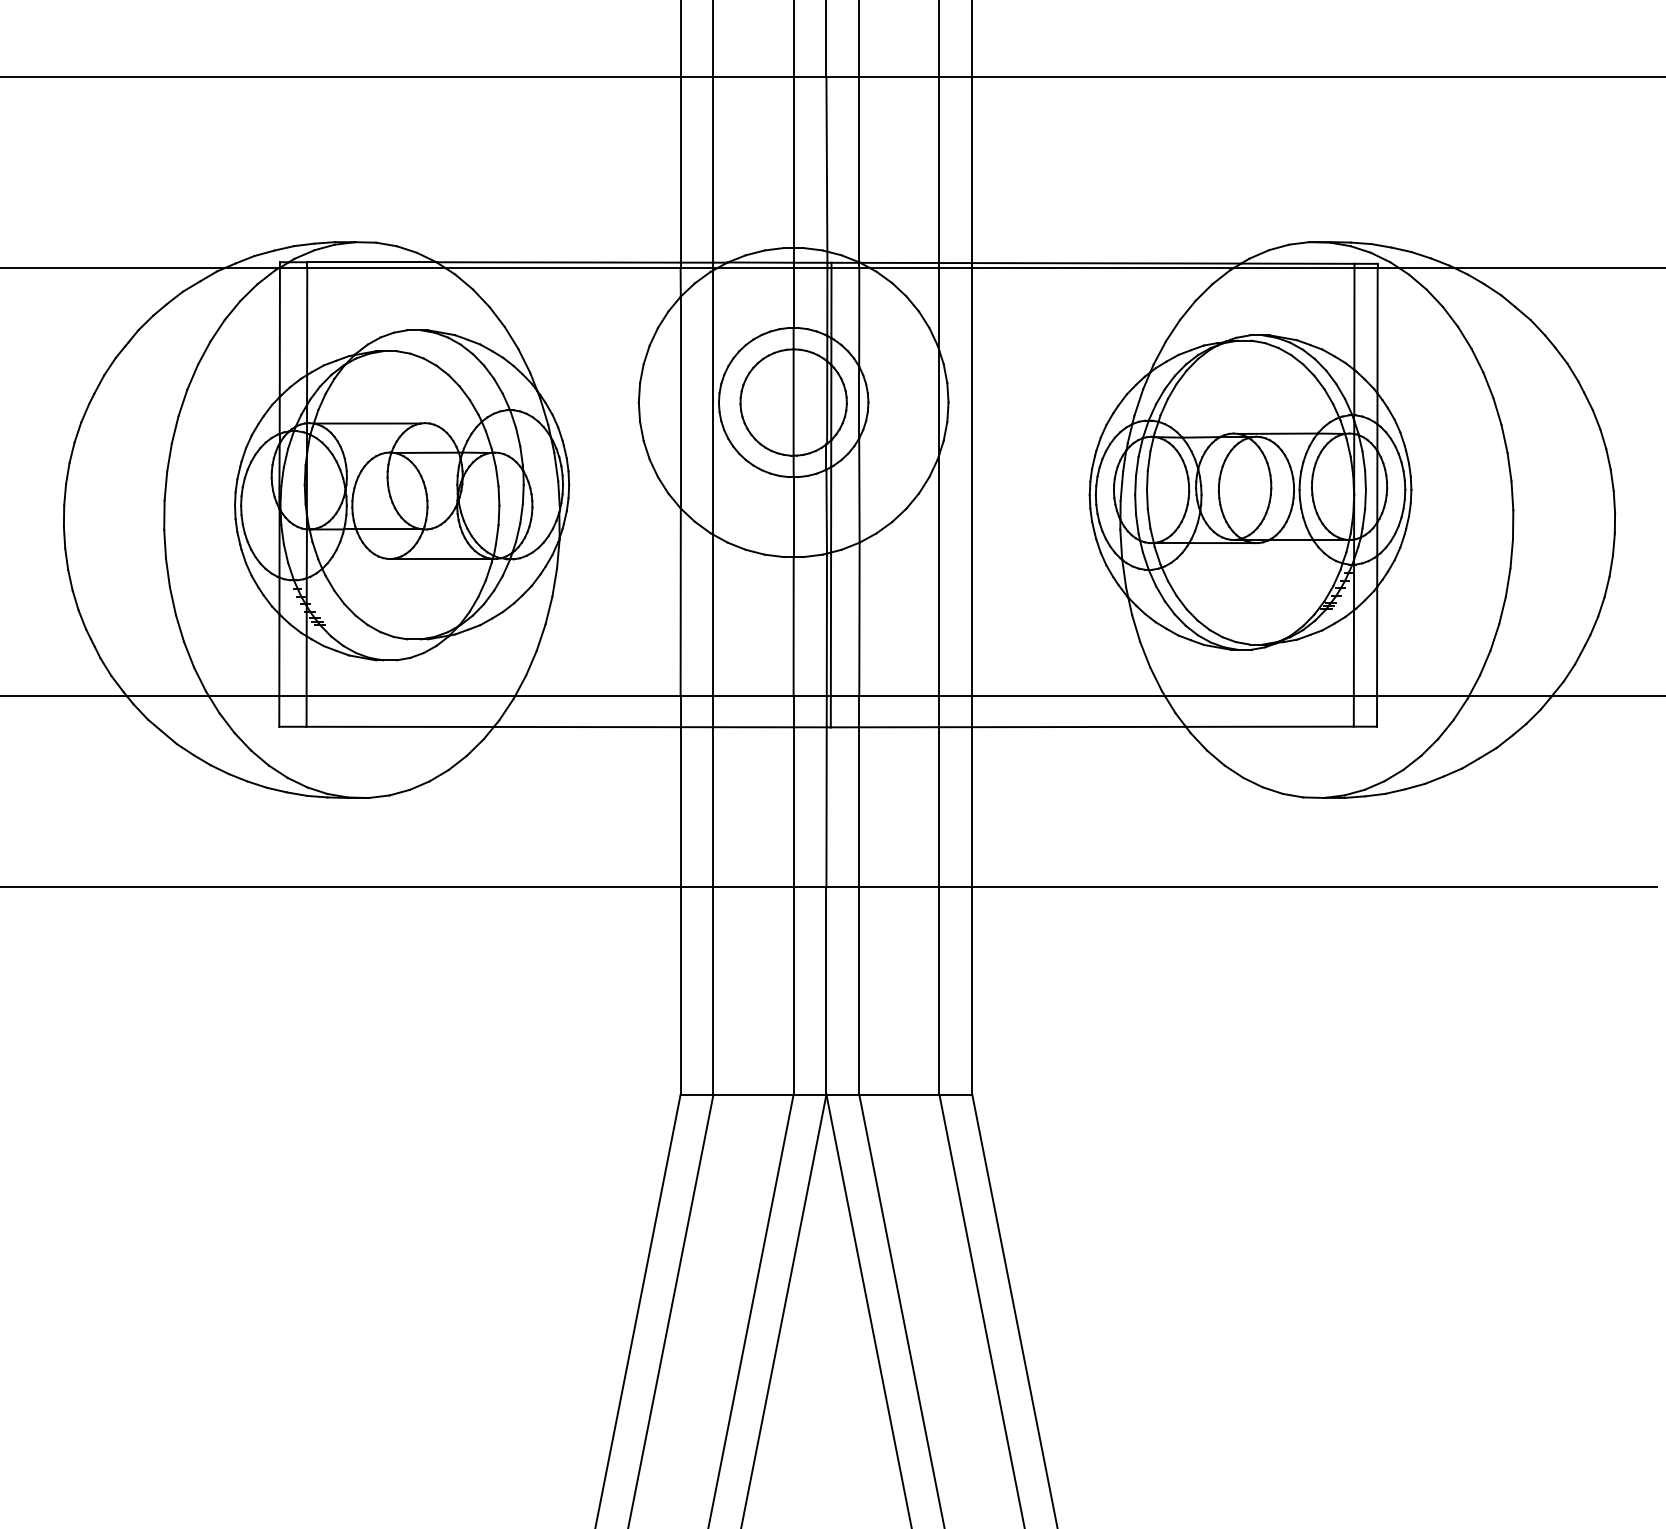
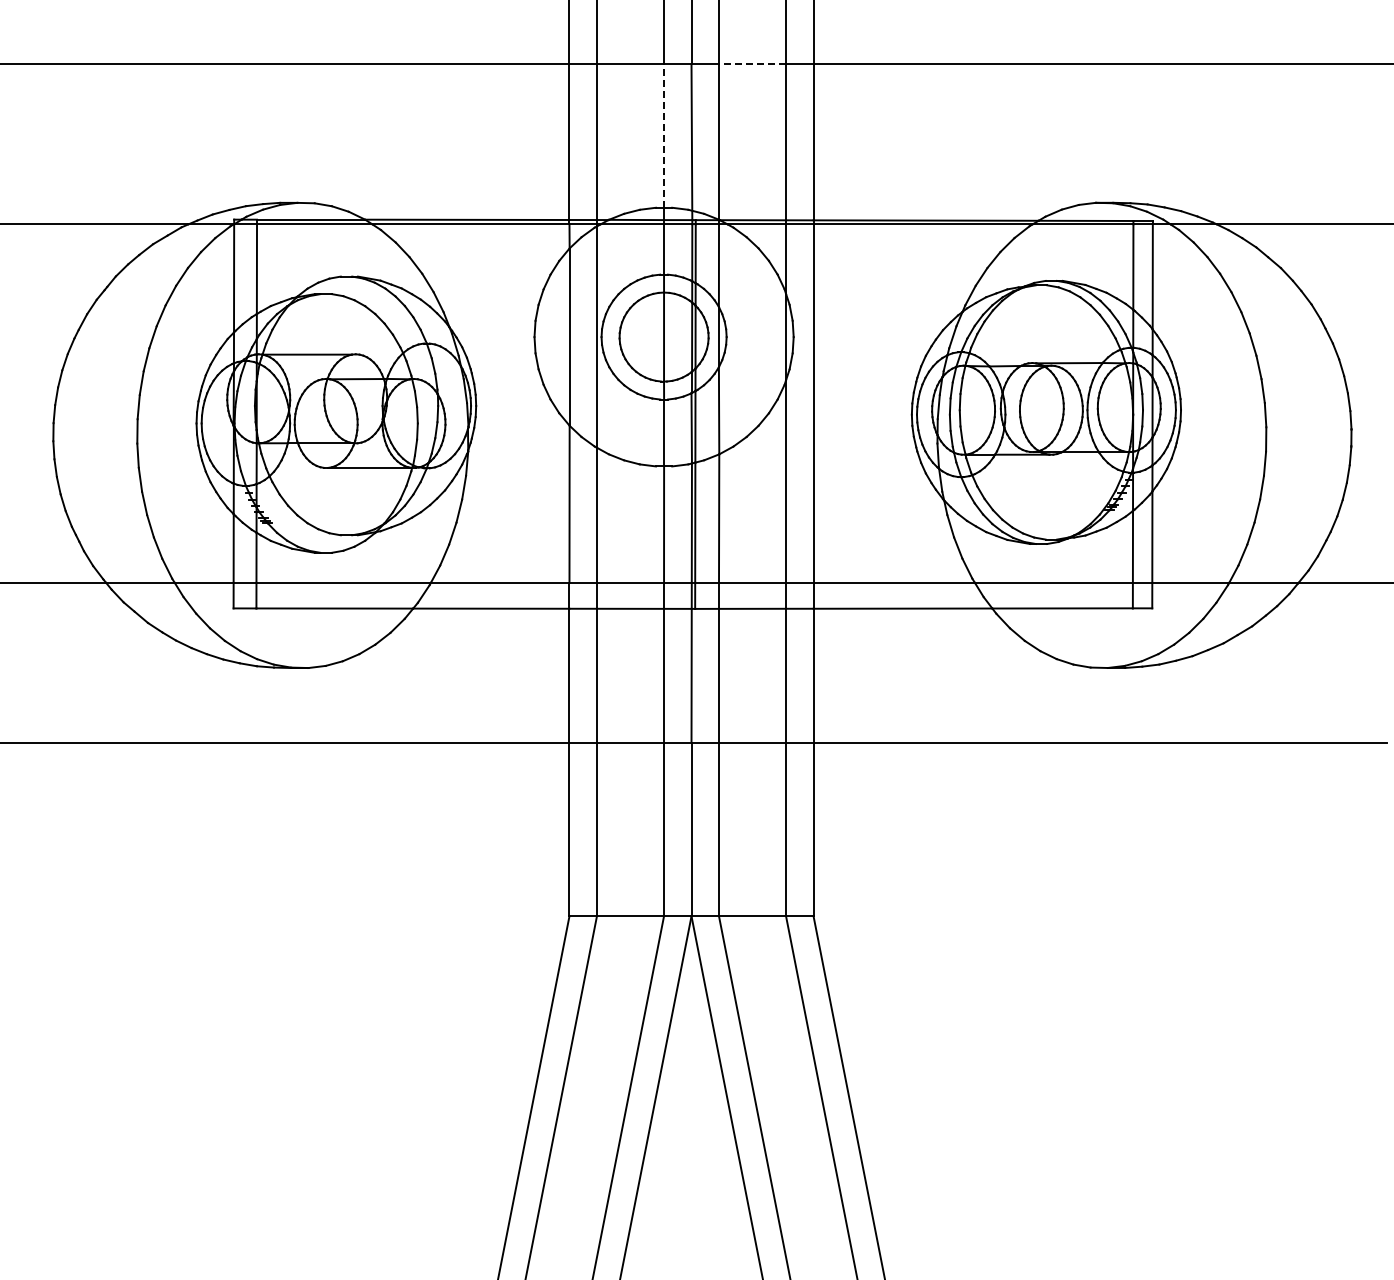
line: (899, 76) -> (752, 64), solid -> dashed
line: (794, 162) -> (664, 136), solid -> dashed

